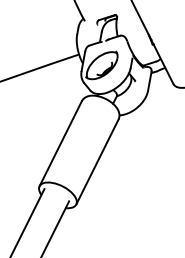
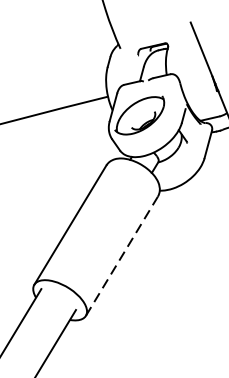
line: (97, 161) -> (122, 255), solid -> dashed

